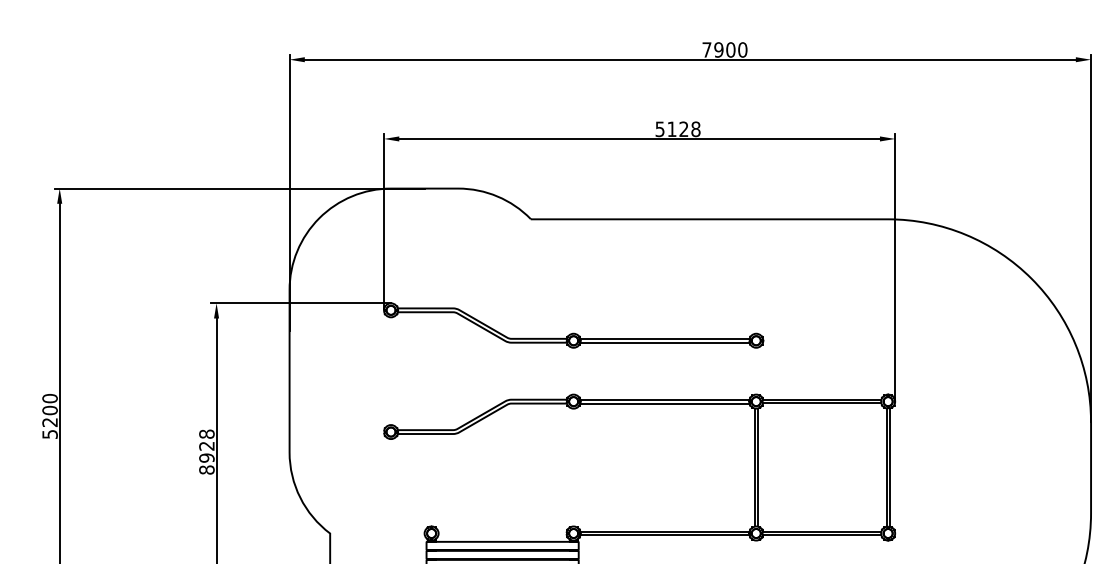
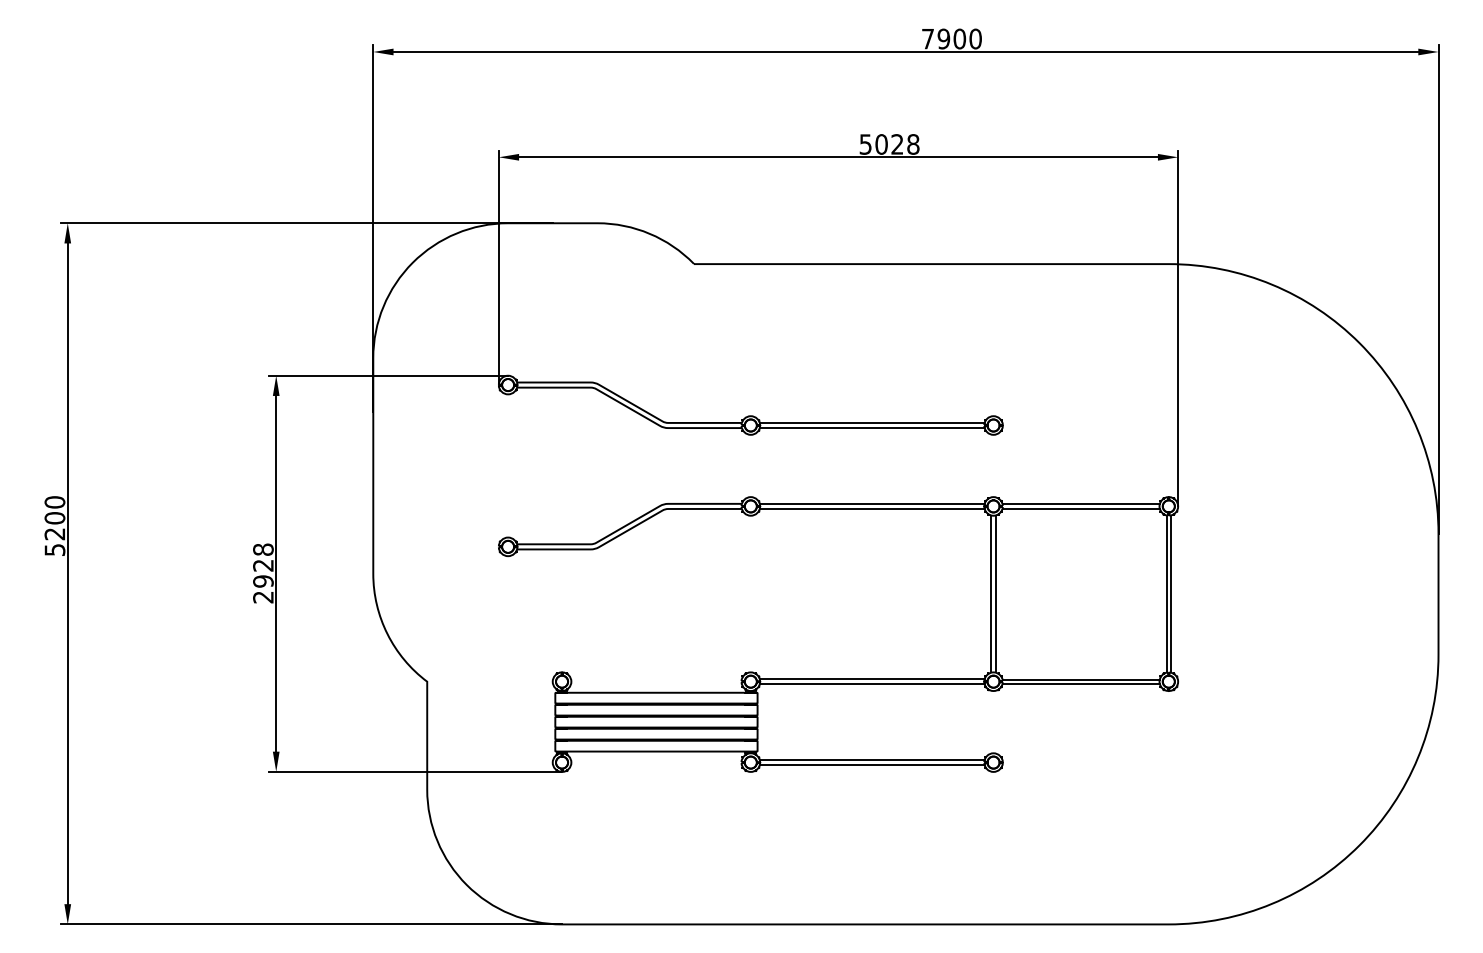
text: (671, 129) -> (881, 144), 5128 -> 5028
text: (206, 470) -> (263, 597), 8928 -> 2928

